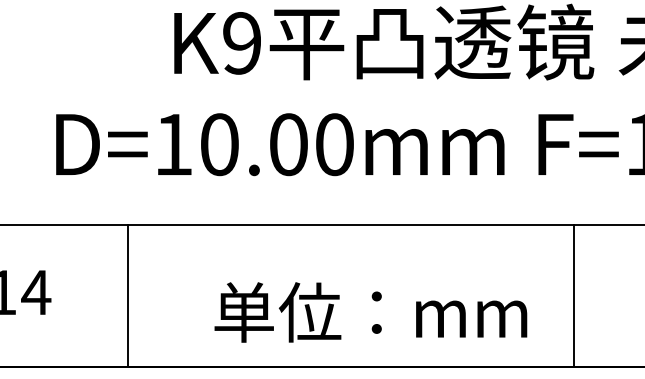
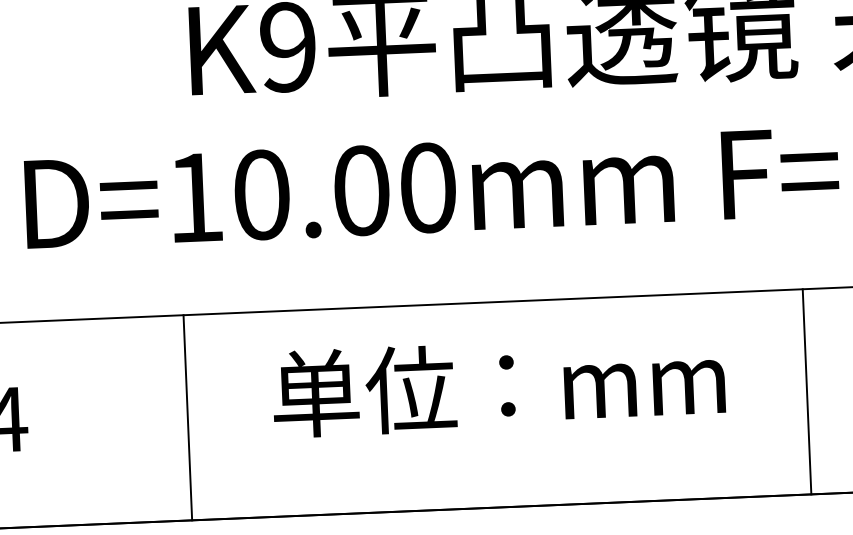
line: (128, 296) -> (188, 417), moved
line: (573, 296) -> (806, 391), moved
text: (370, 312) -> (498, 385), moved

